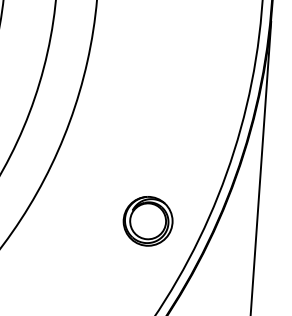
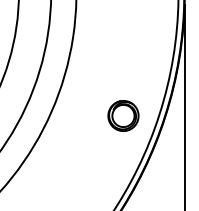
part: (148, 220) -> (123, 115), moved

